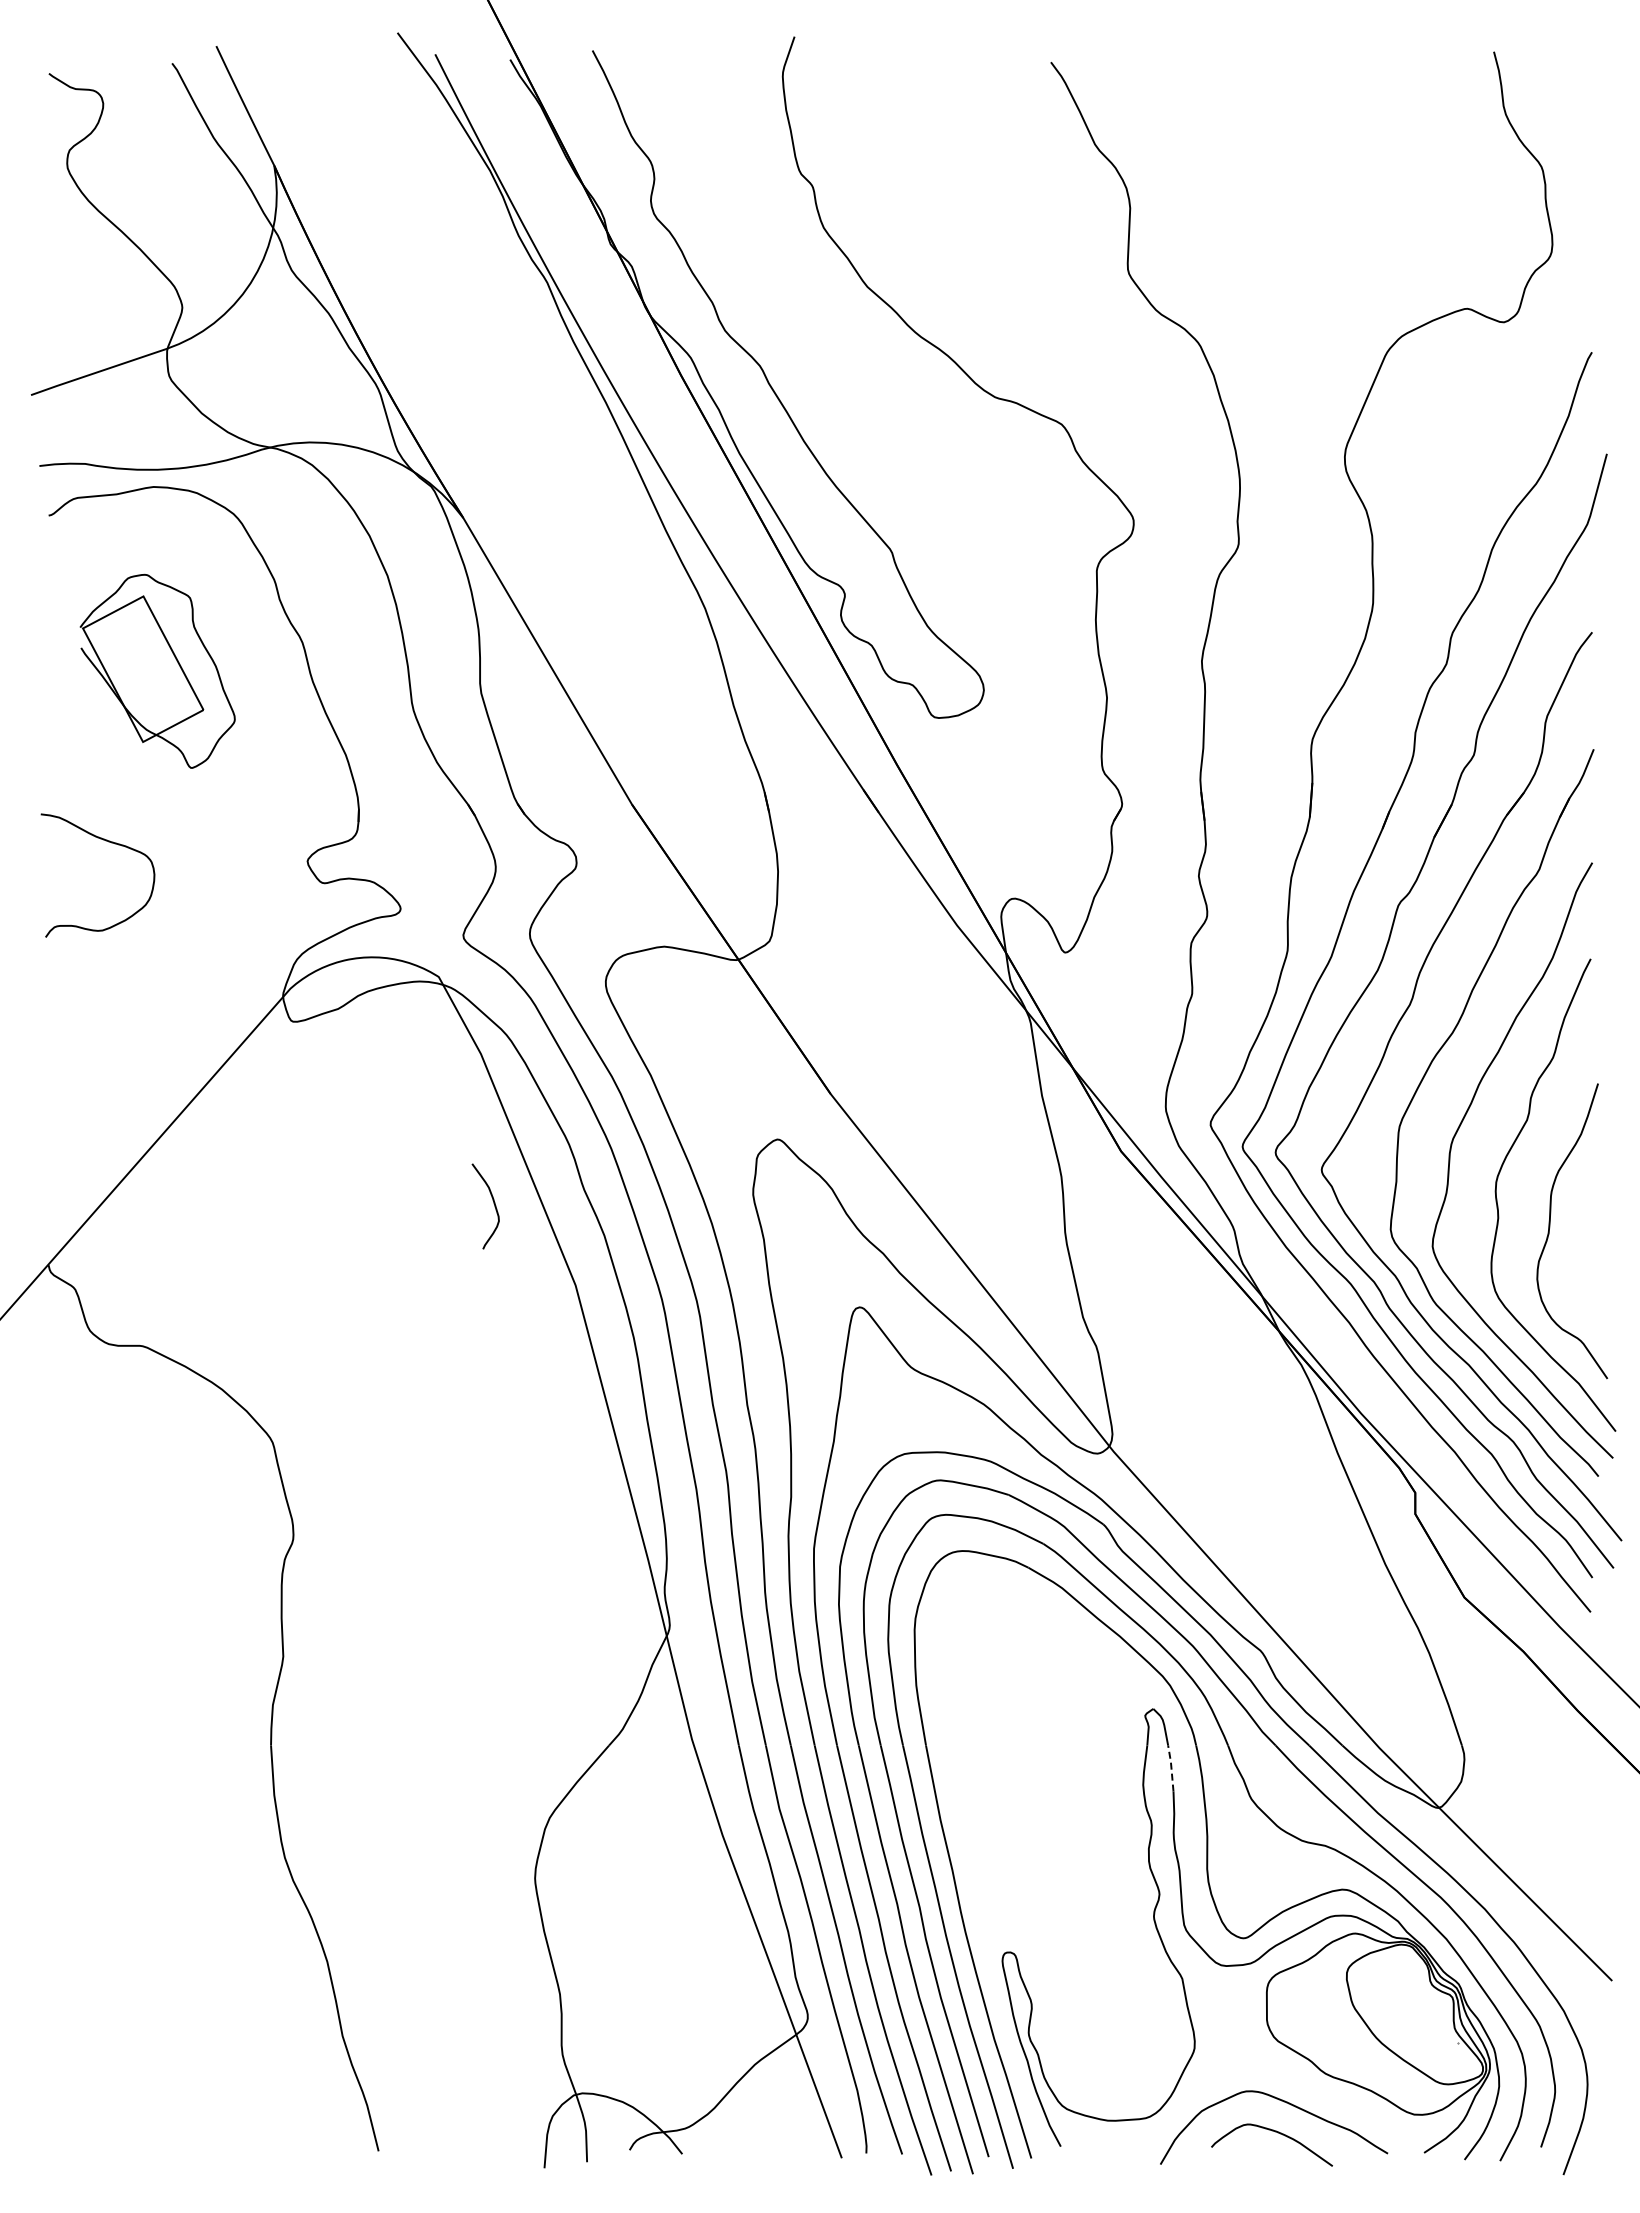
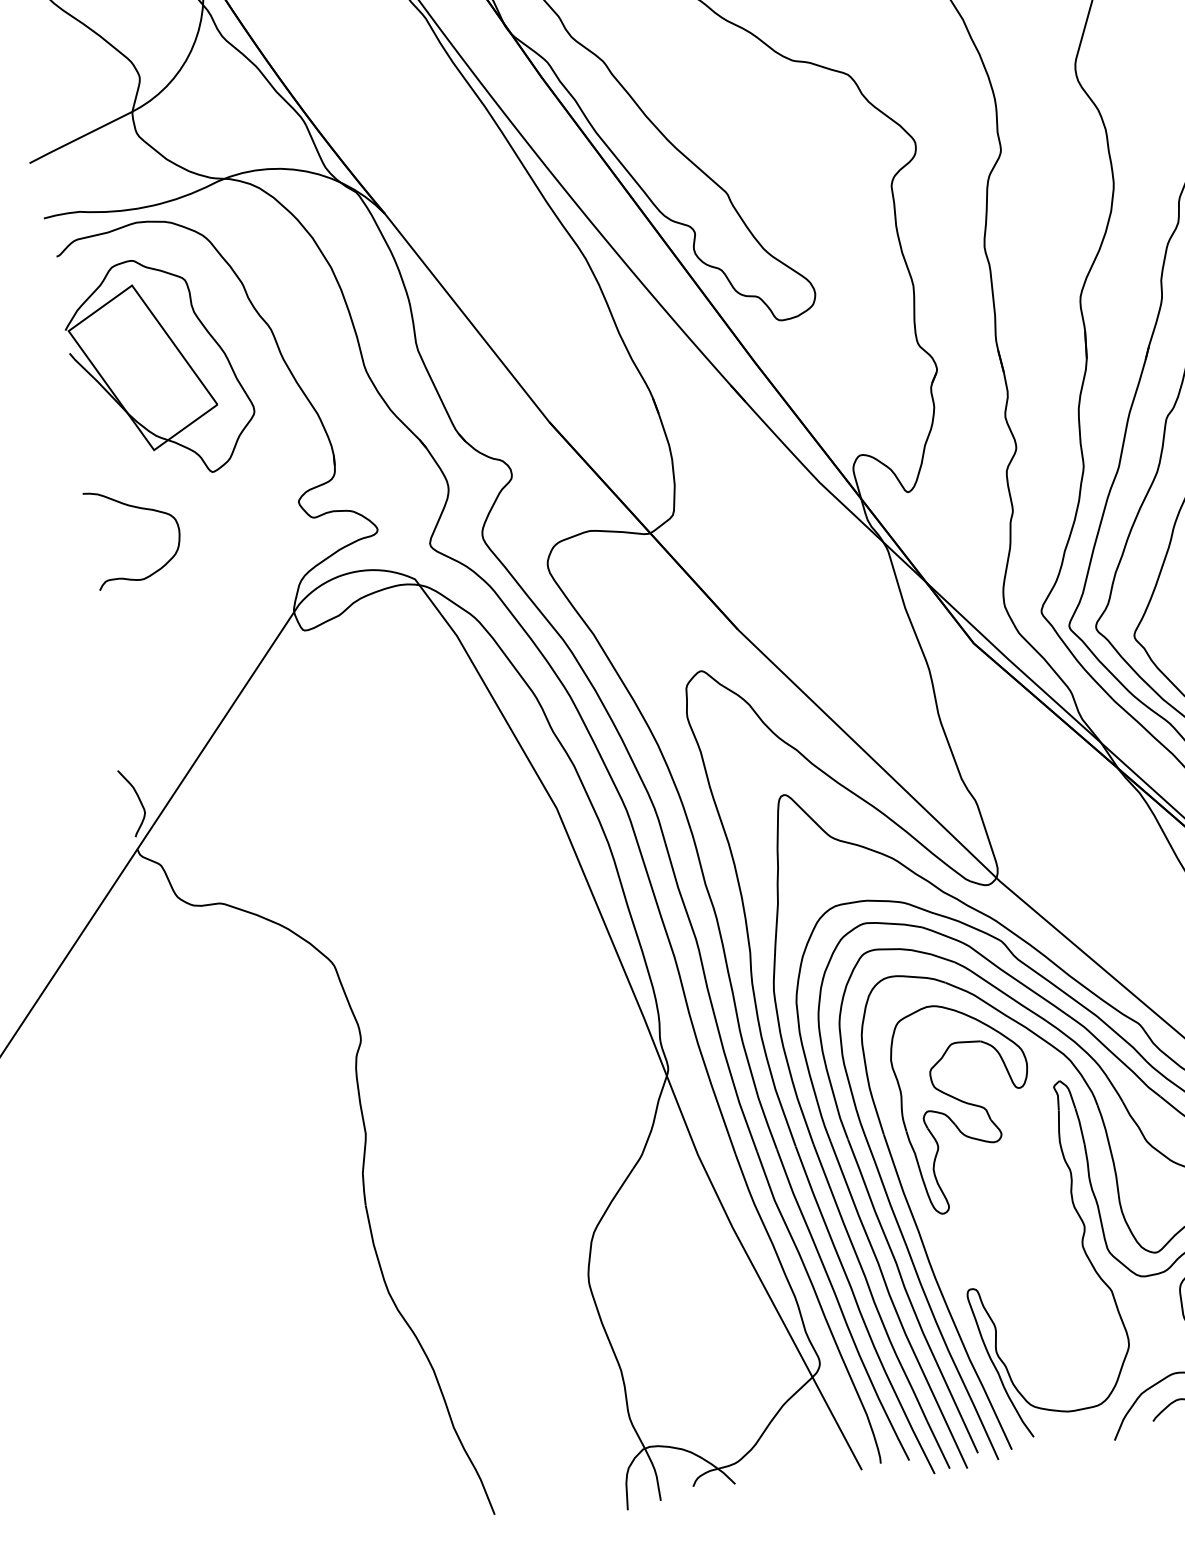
part: (157, 671) -> (159, 368), size x1.43
curve: (493, 1203) -> (138, 799), moved
part: (1031, 1723) -> (964, 1105), added
line: (1171, 1767) -> (1080, 1125), dashed -> solid

